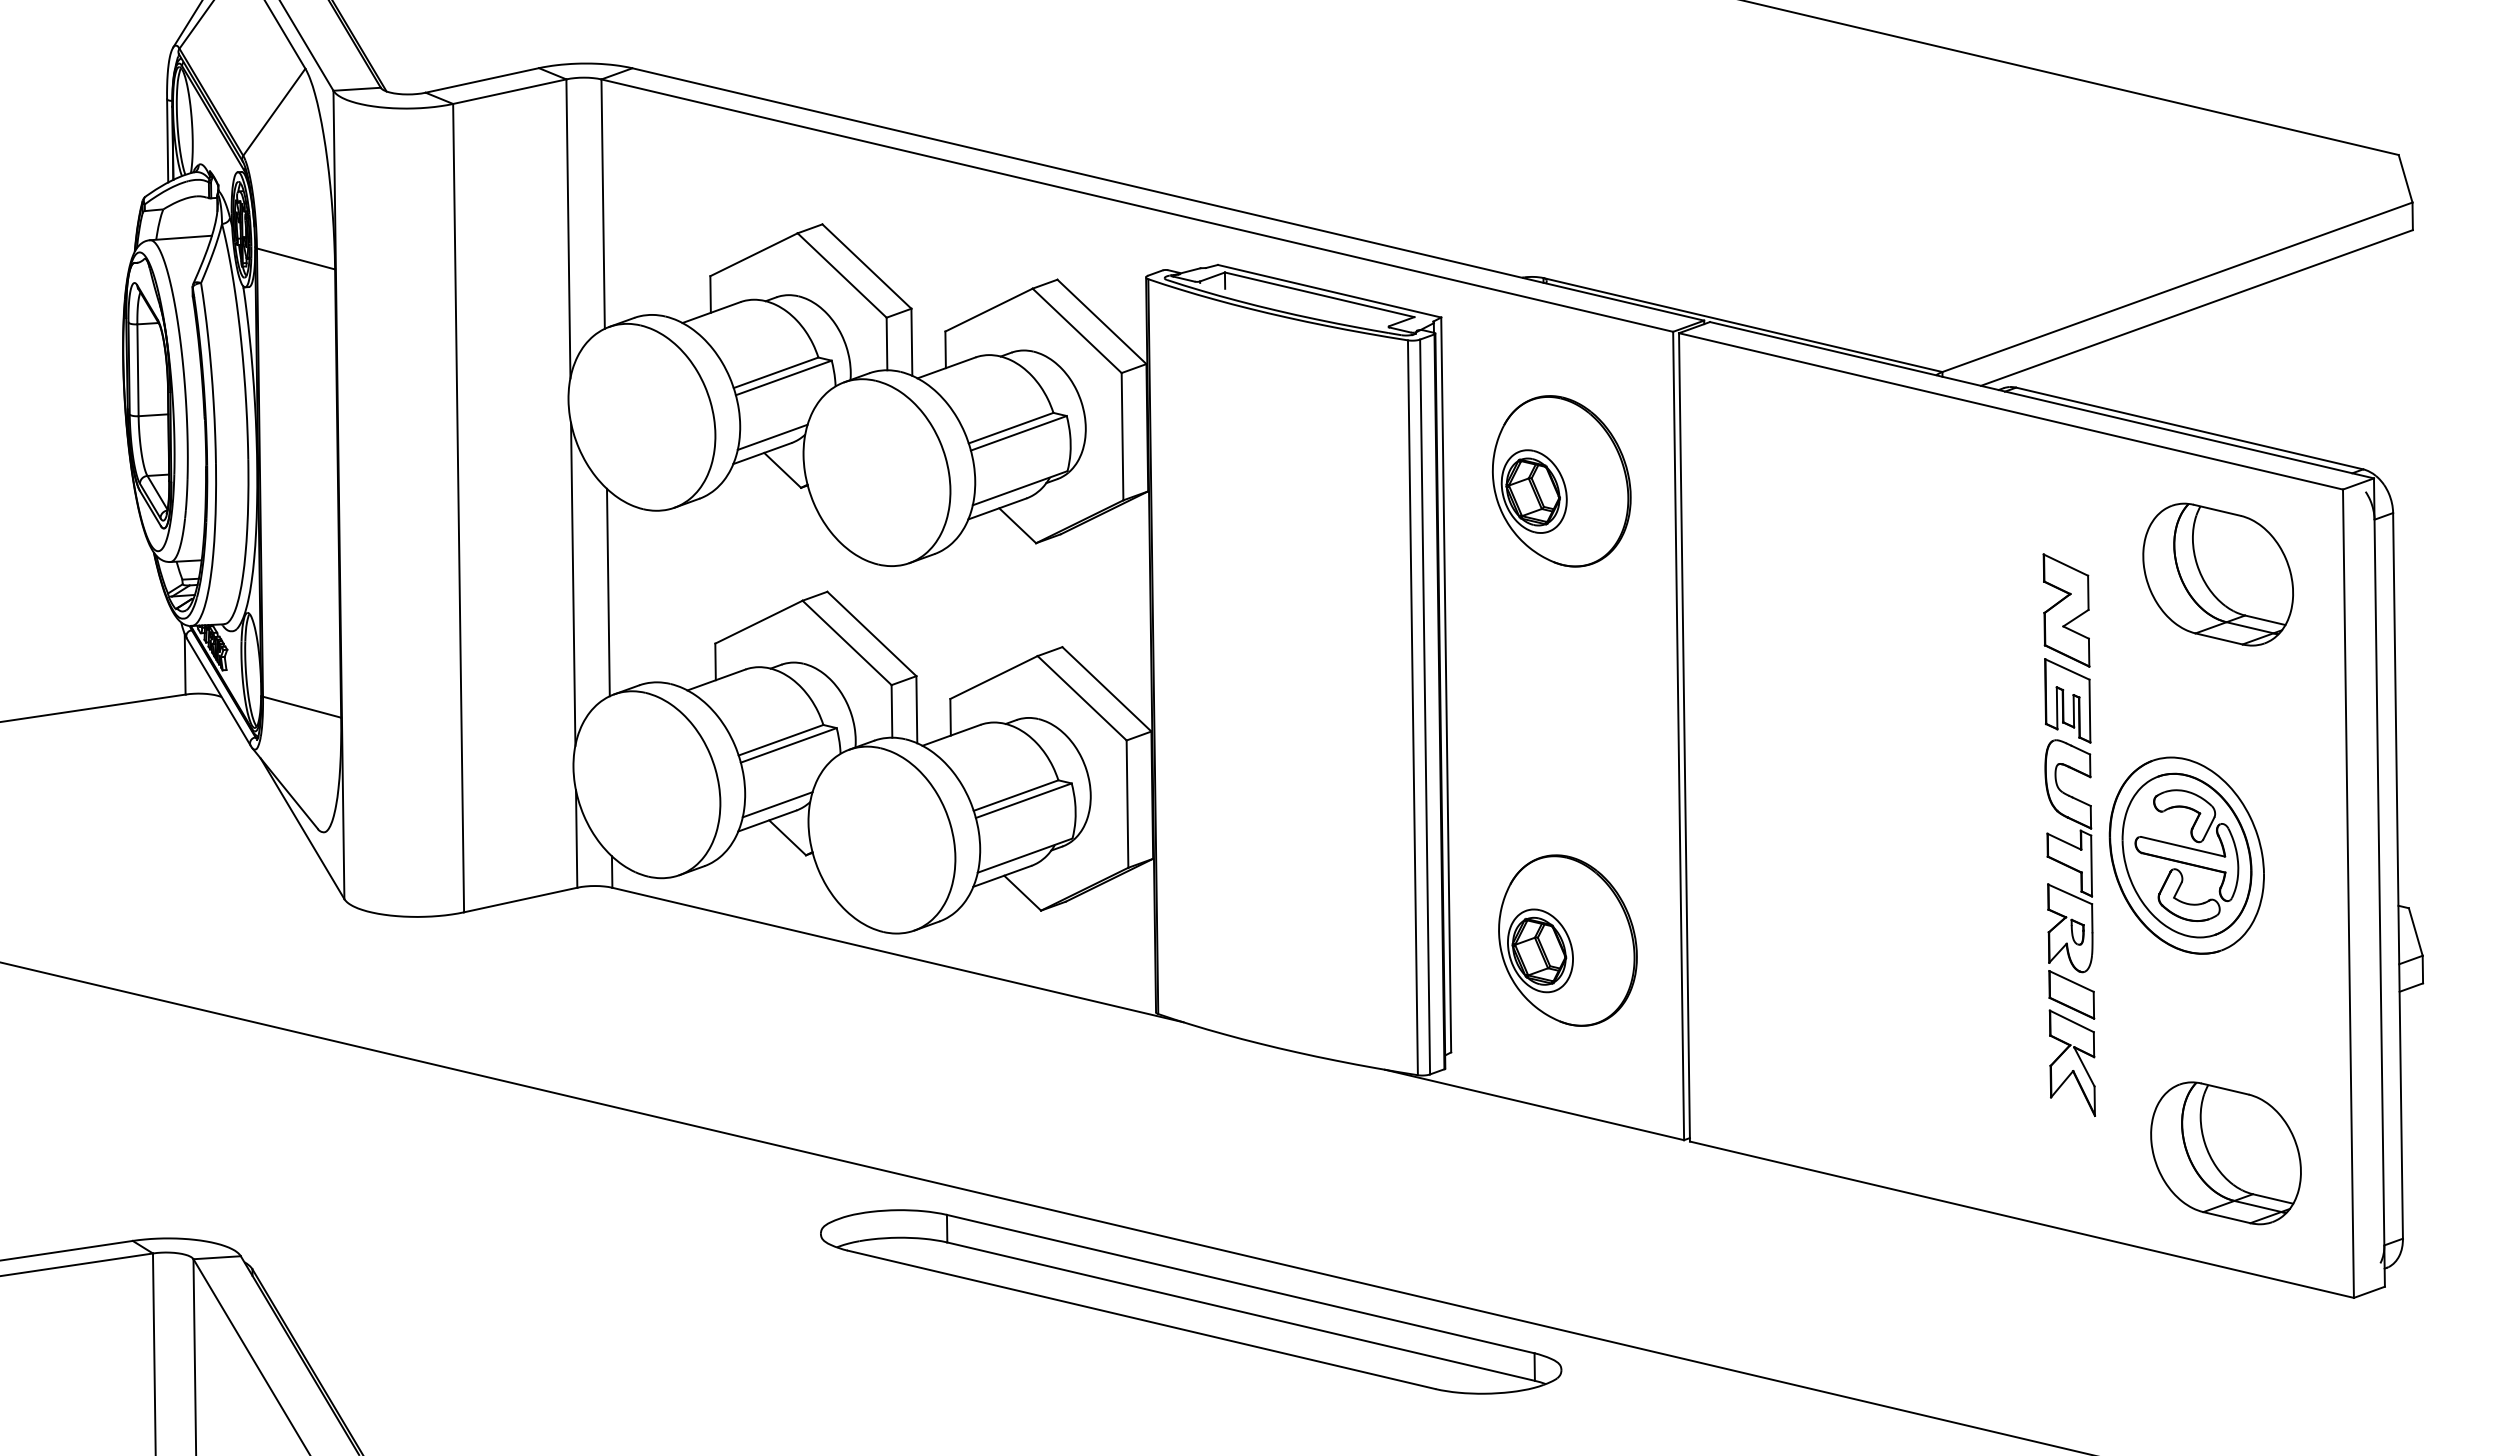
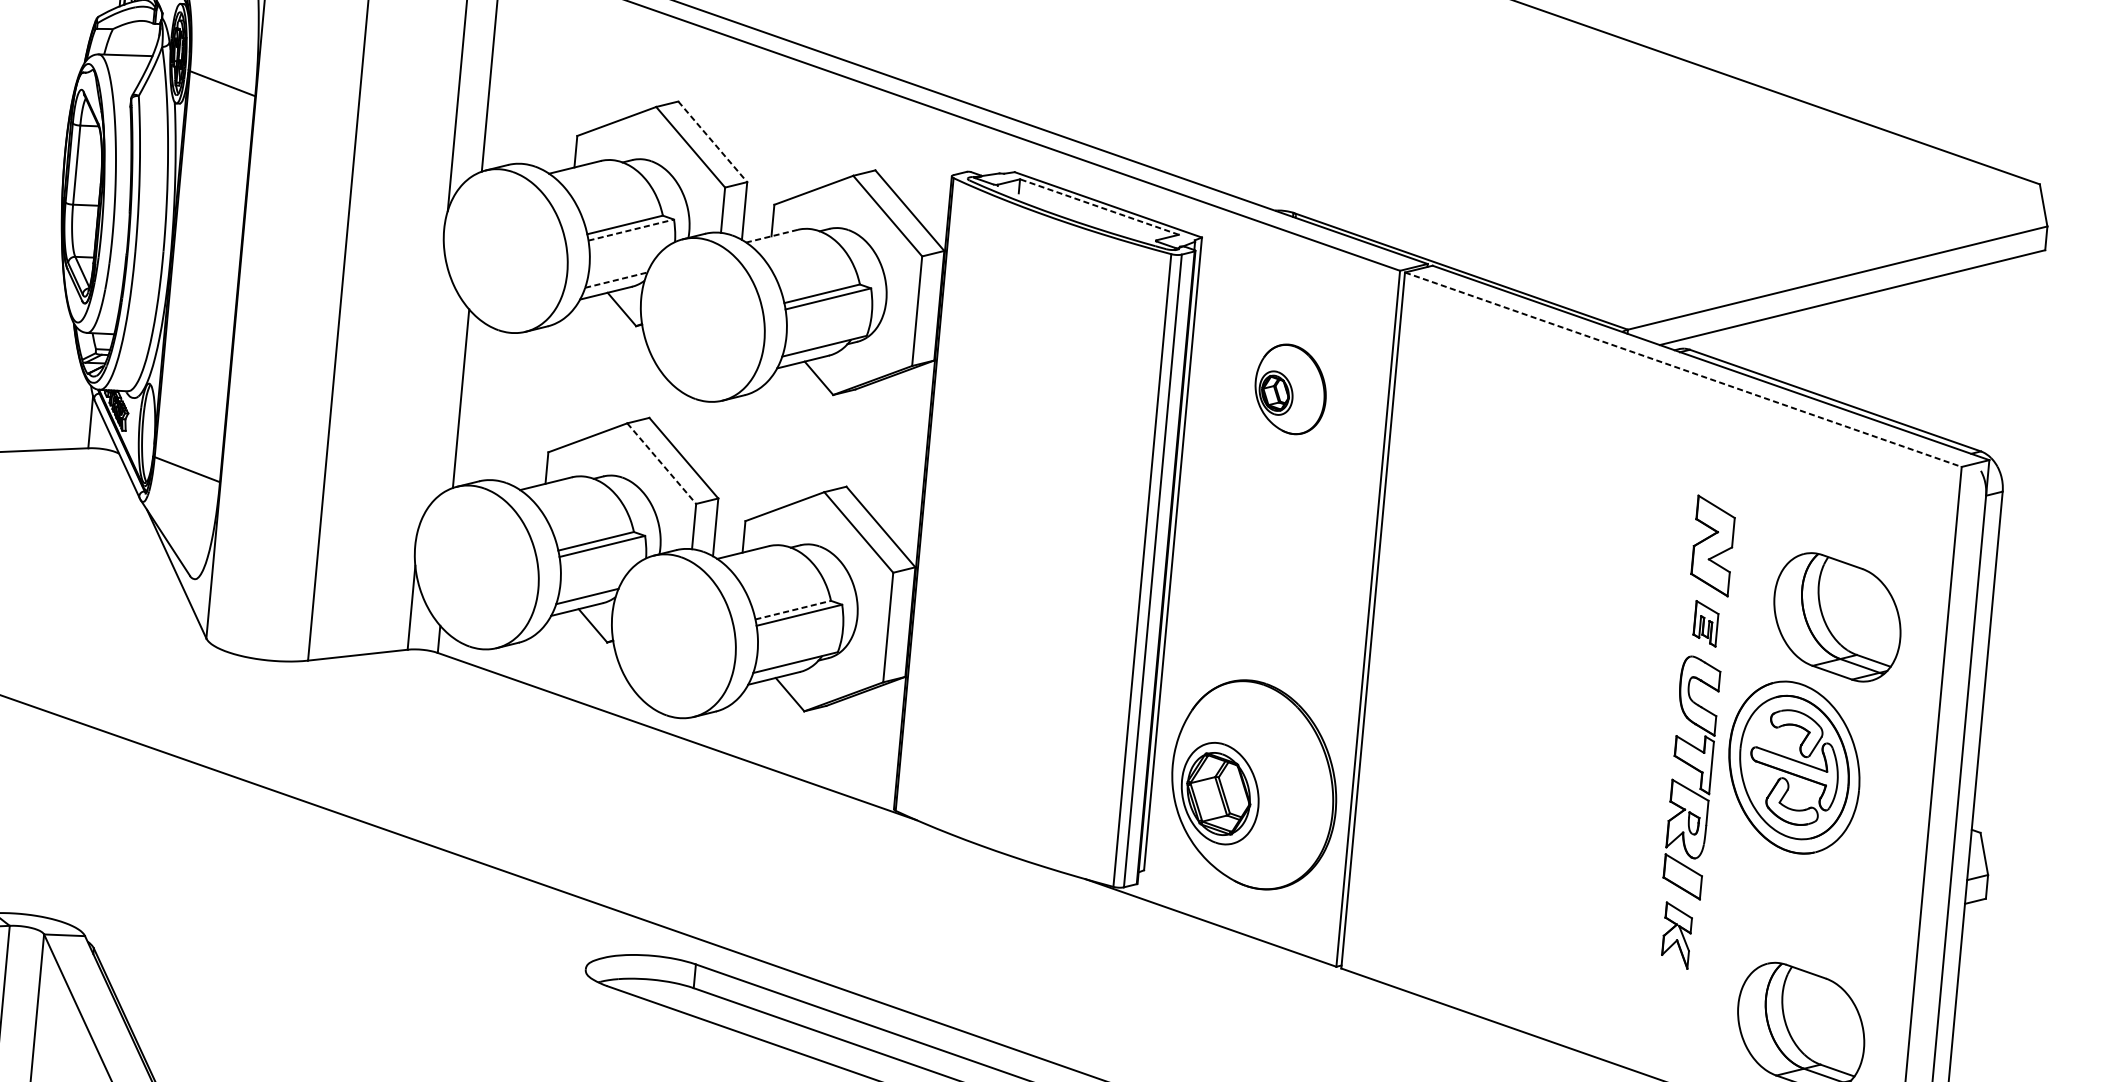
line: (867, 266) -> (713, 141), solid -> dashed
line: (1319, 294) -> (1099, 206), solid -> dashed
line: (946, 367) -> (772, 235), solid -> dashed
line: (783, 377) -> (631, 229), solid -> dashed
line: (2011, 411) -> (1683, 369), solid -> dashed
line: (773, 437) -> (617, 280), solid -> dashed
part: (1561, 481) -> (1290, 389), size x0.6
part: (2217, 574) -> (1836, 617), moved
line: (573, 583) -> (431, 387), removed
line: (847, 643) -> (662, 464), solid -> dashed
part: (2067, 700) -> (1705, 623), size x0.6
line: (1016, 795) -> (793, 610), solid -> dashed
part: (1567, 940) -> (1254, 784), size x1.4
part: (2071, 1062) -> (1676, 935), size x0.7

